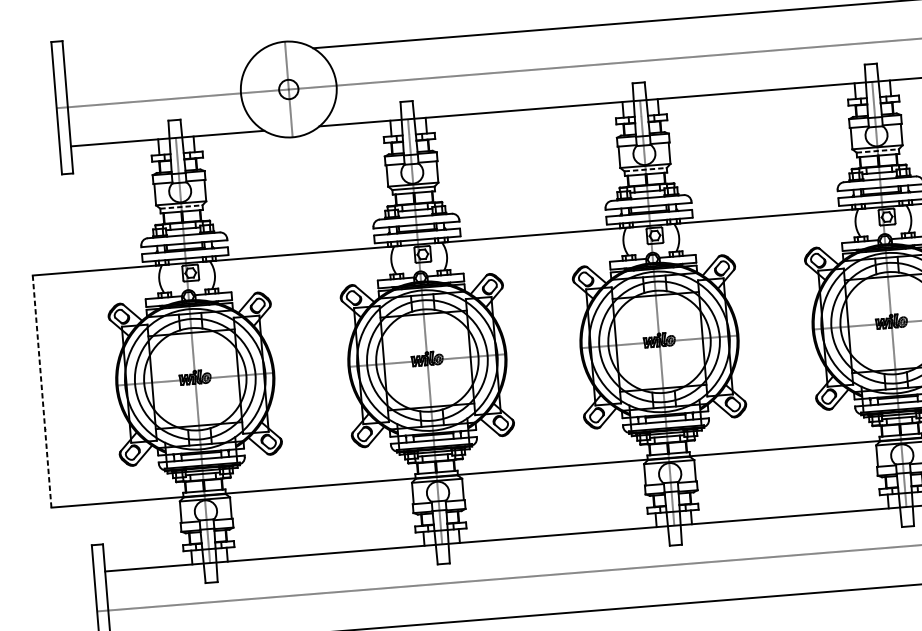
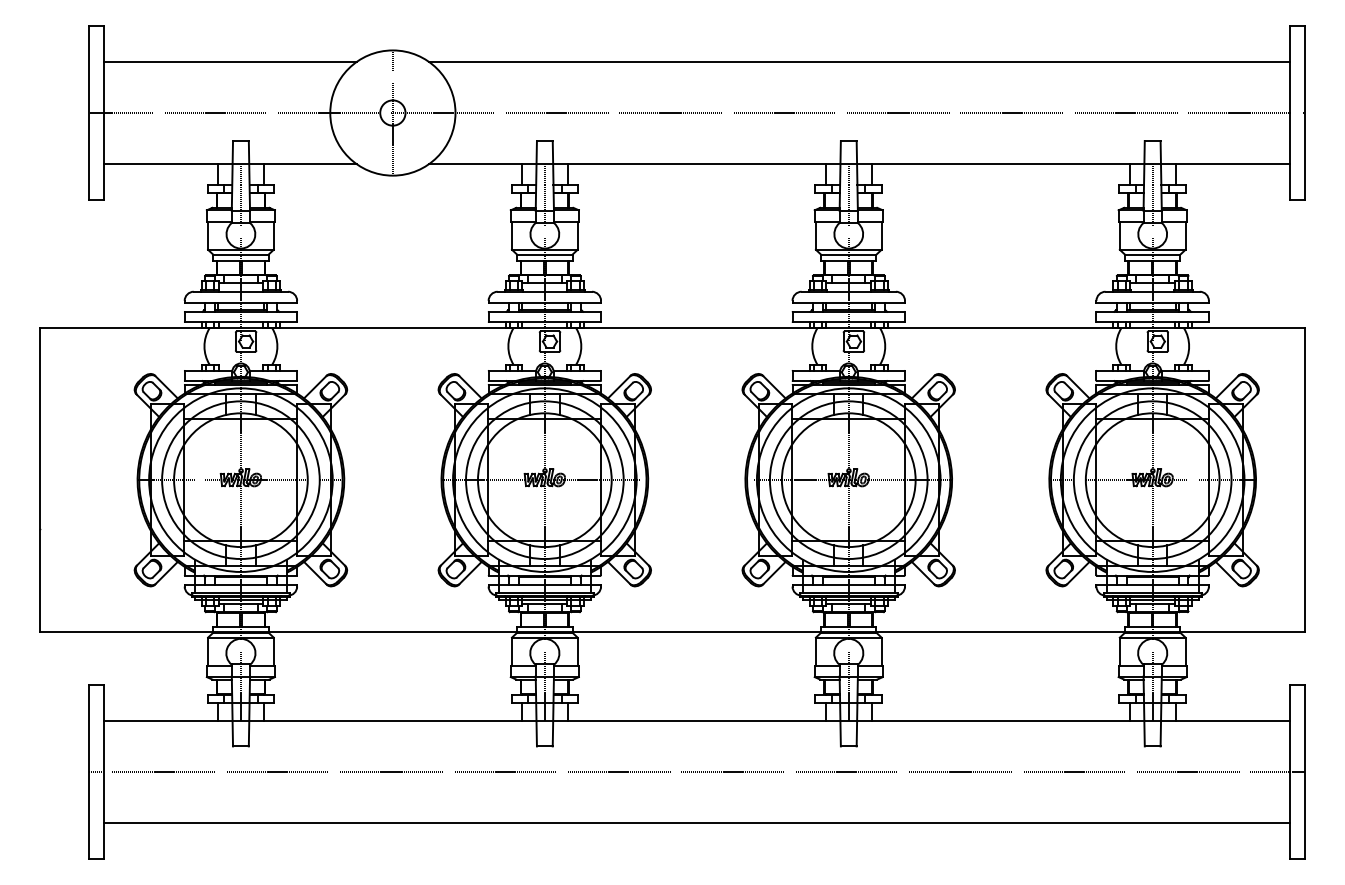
line: (160, 60) -> (229, 61), added
line: (877, 150) -> (1152, 254), dashed -> solid
line: (645, 169) -> (848, 254), dashed -> solid
line: (181, 206) -> (240, 254), dashed -> solid
line: (42, 391) -> (40, 480), dashed -> solid

